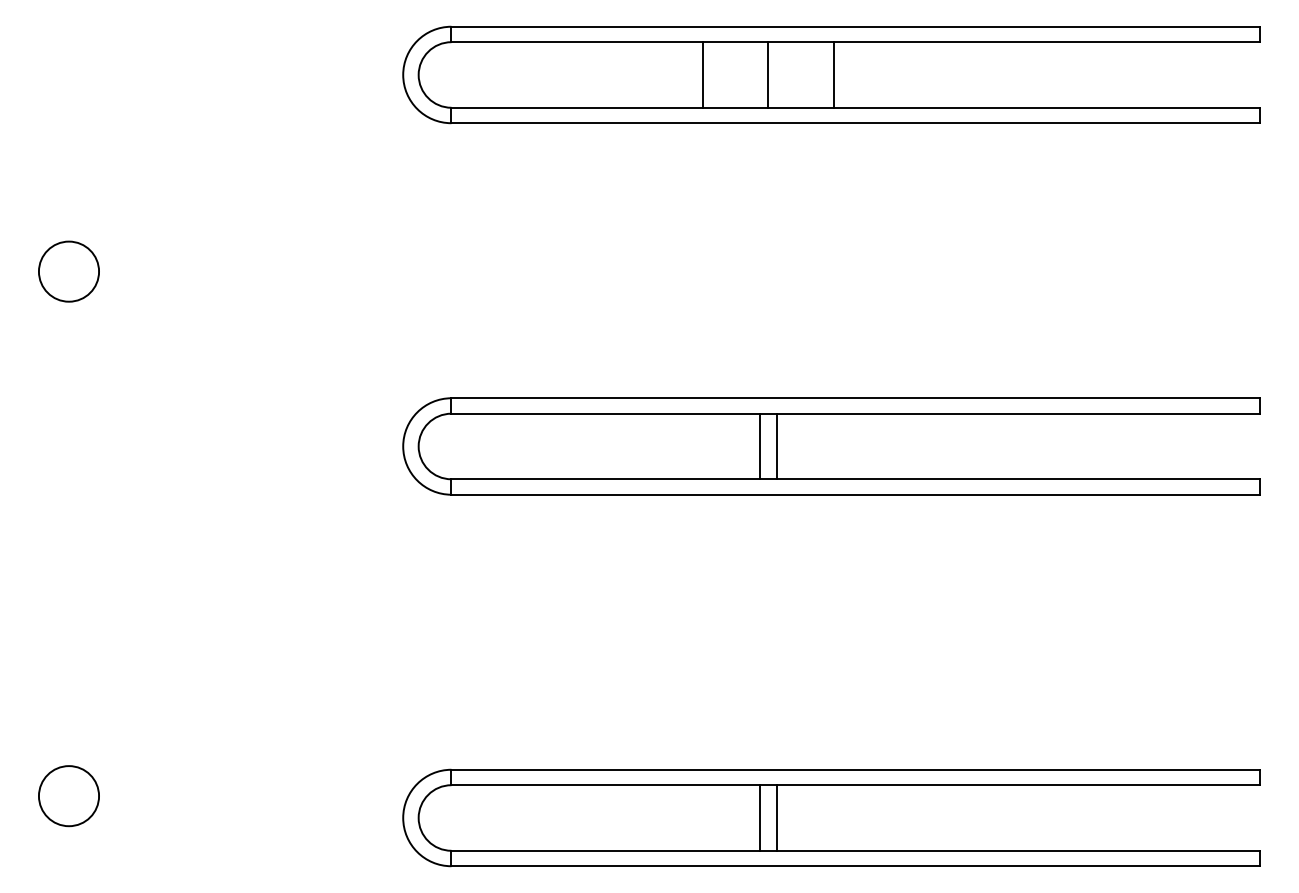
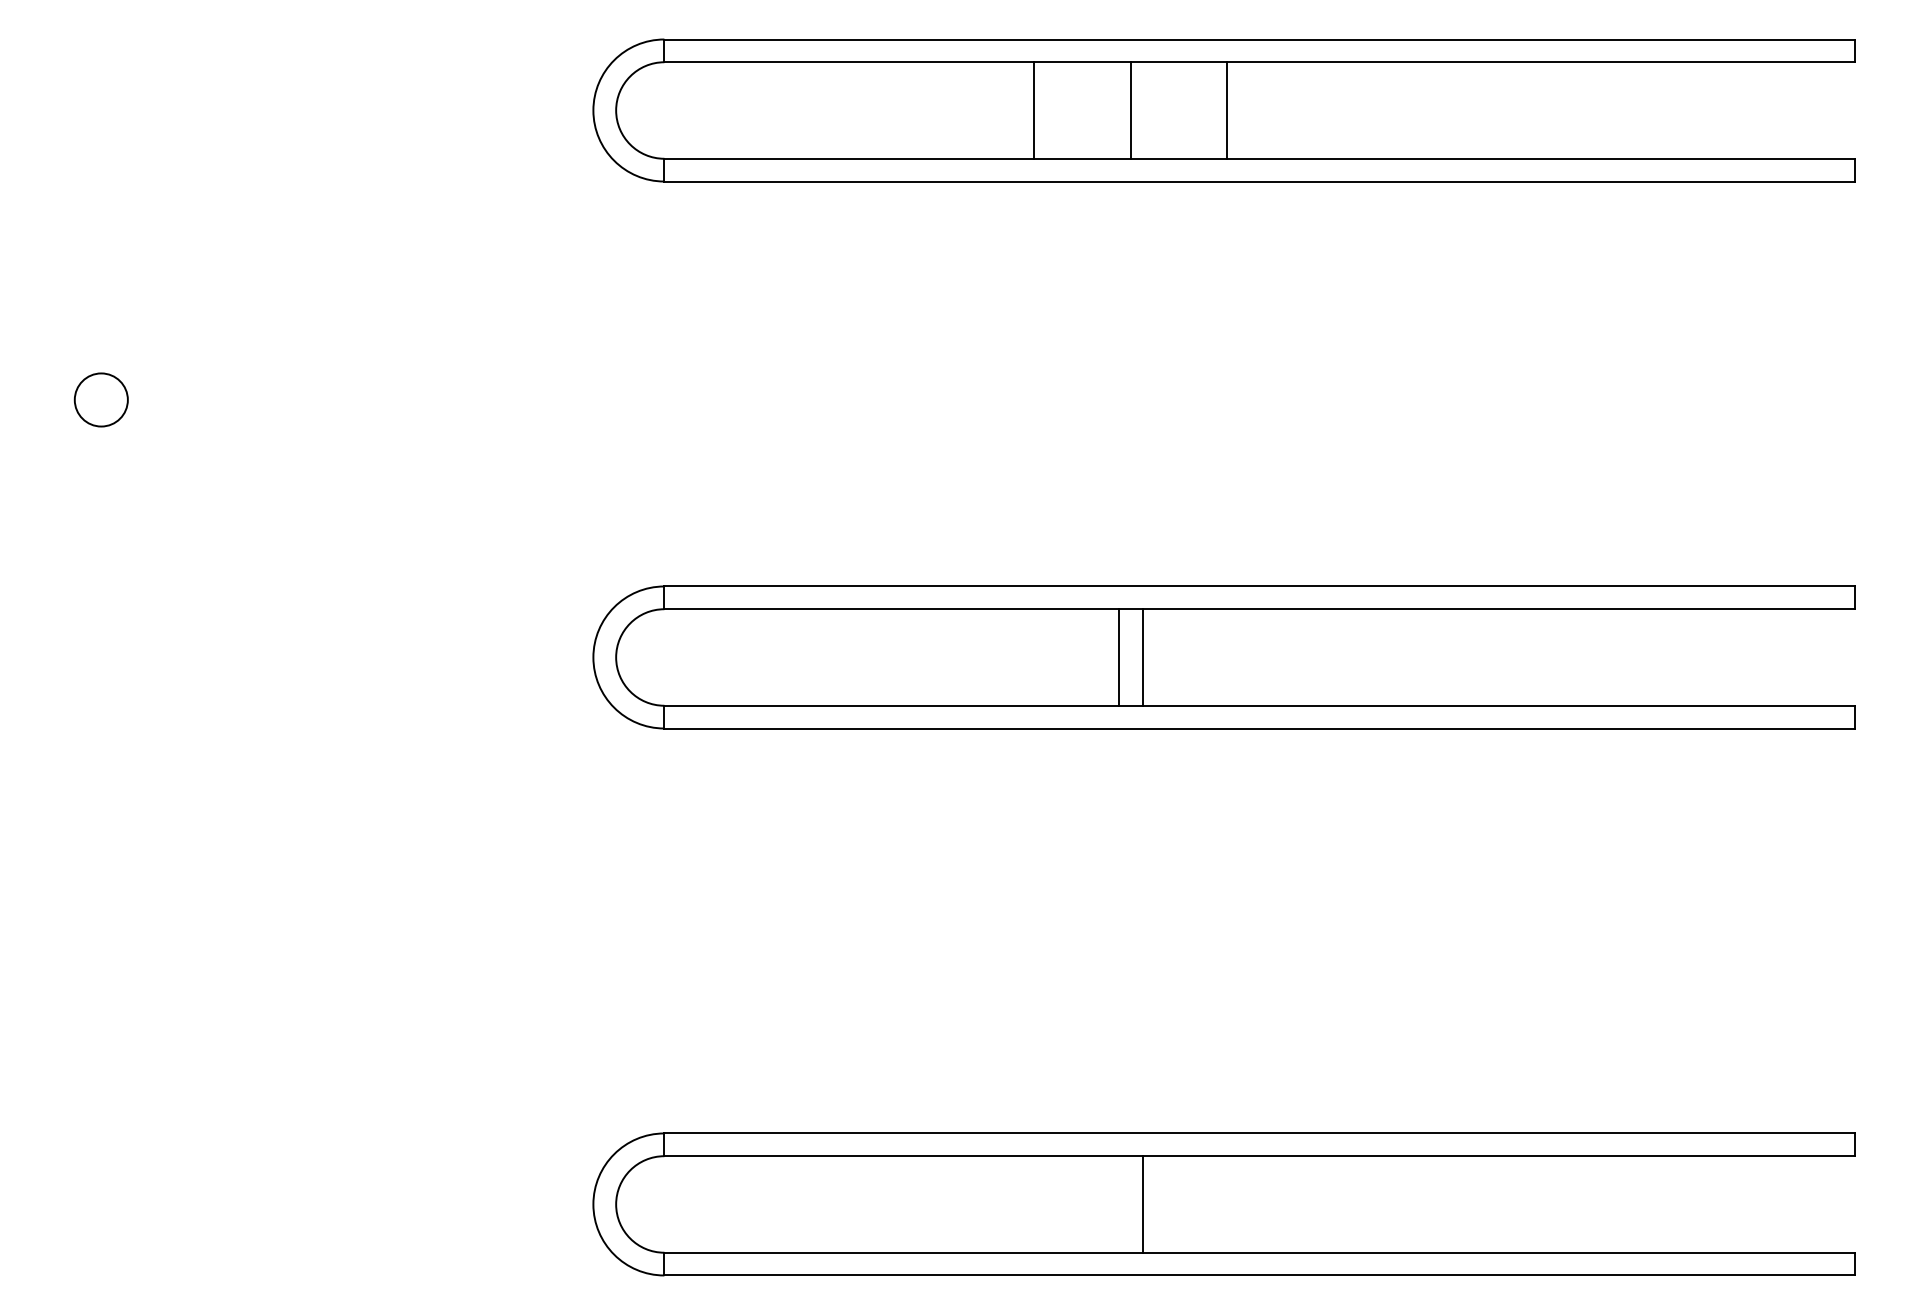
circle: (68, 271) -> (100, 399), size x0.6
circle: (68, 796) -> (100, 1172), removed
line: (760, 817) -> (1119, 1203), removed

